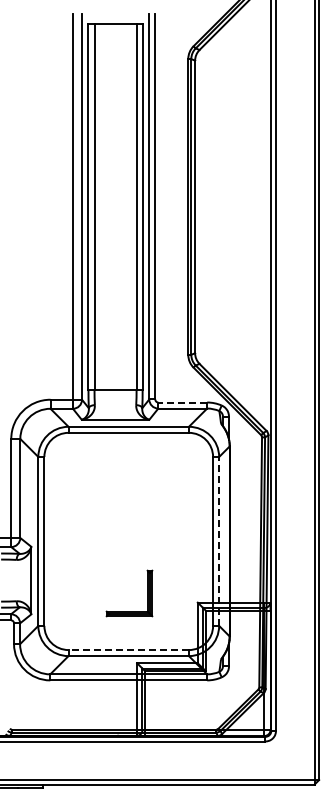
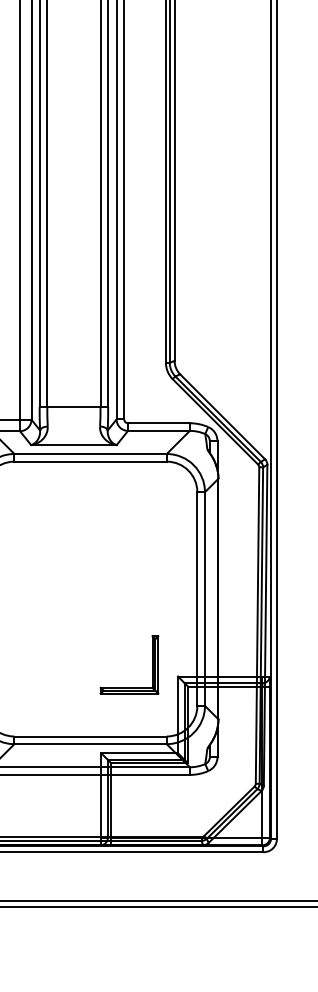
line: (182, 402) -> (158, 423), dashed -> solid
line: (219, 540) -> (205, 597), dashed -> solid
part: (147, 593) -> (152, 664), moved
line: (128, 650) -> (90, 737), dashed -> solid

